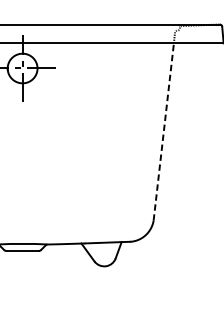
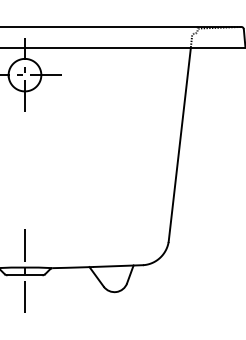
line: (163, 131) -> (179, 144), dashed -> solid
line: (23, 246) -> (25, 270), added

